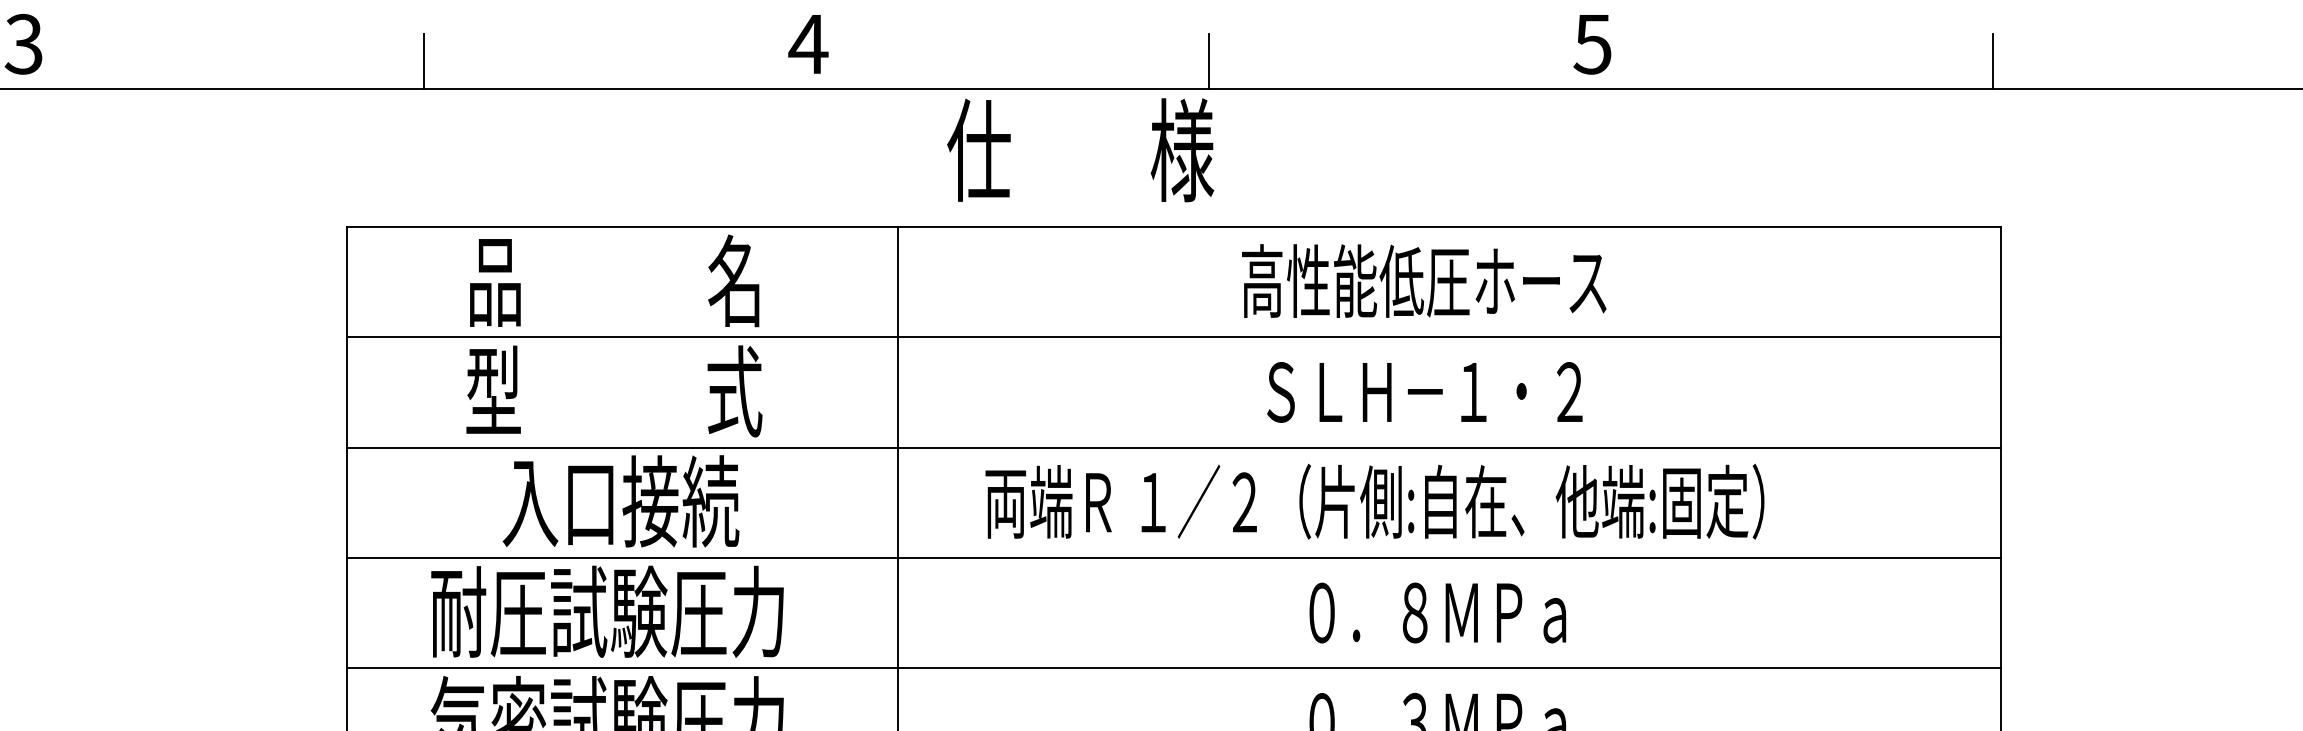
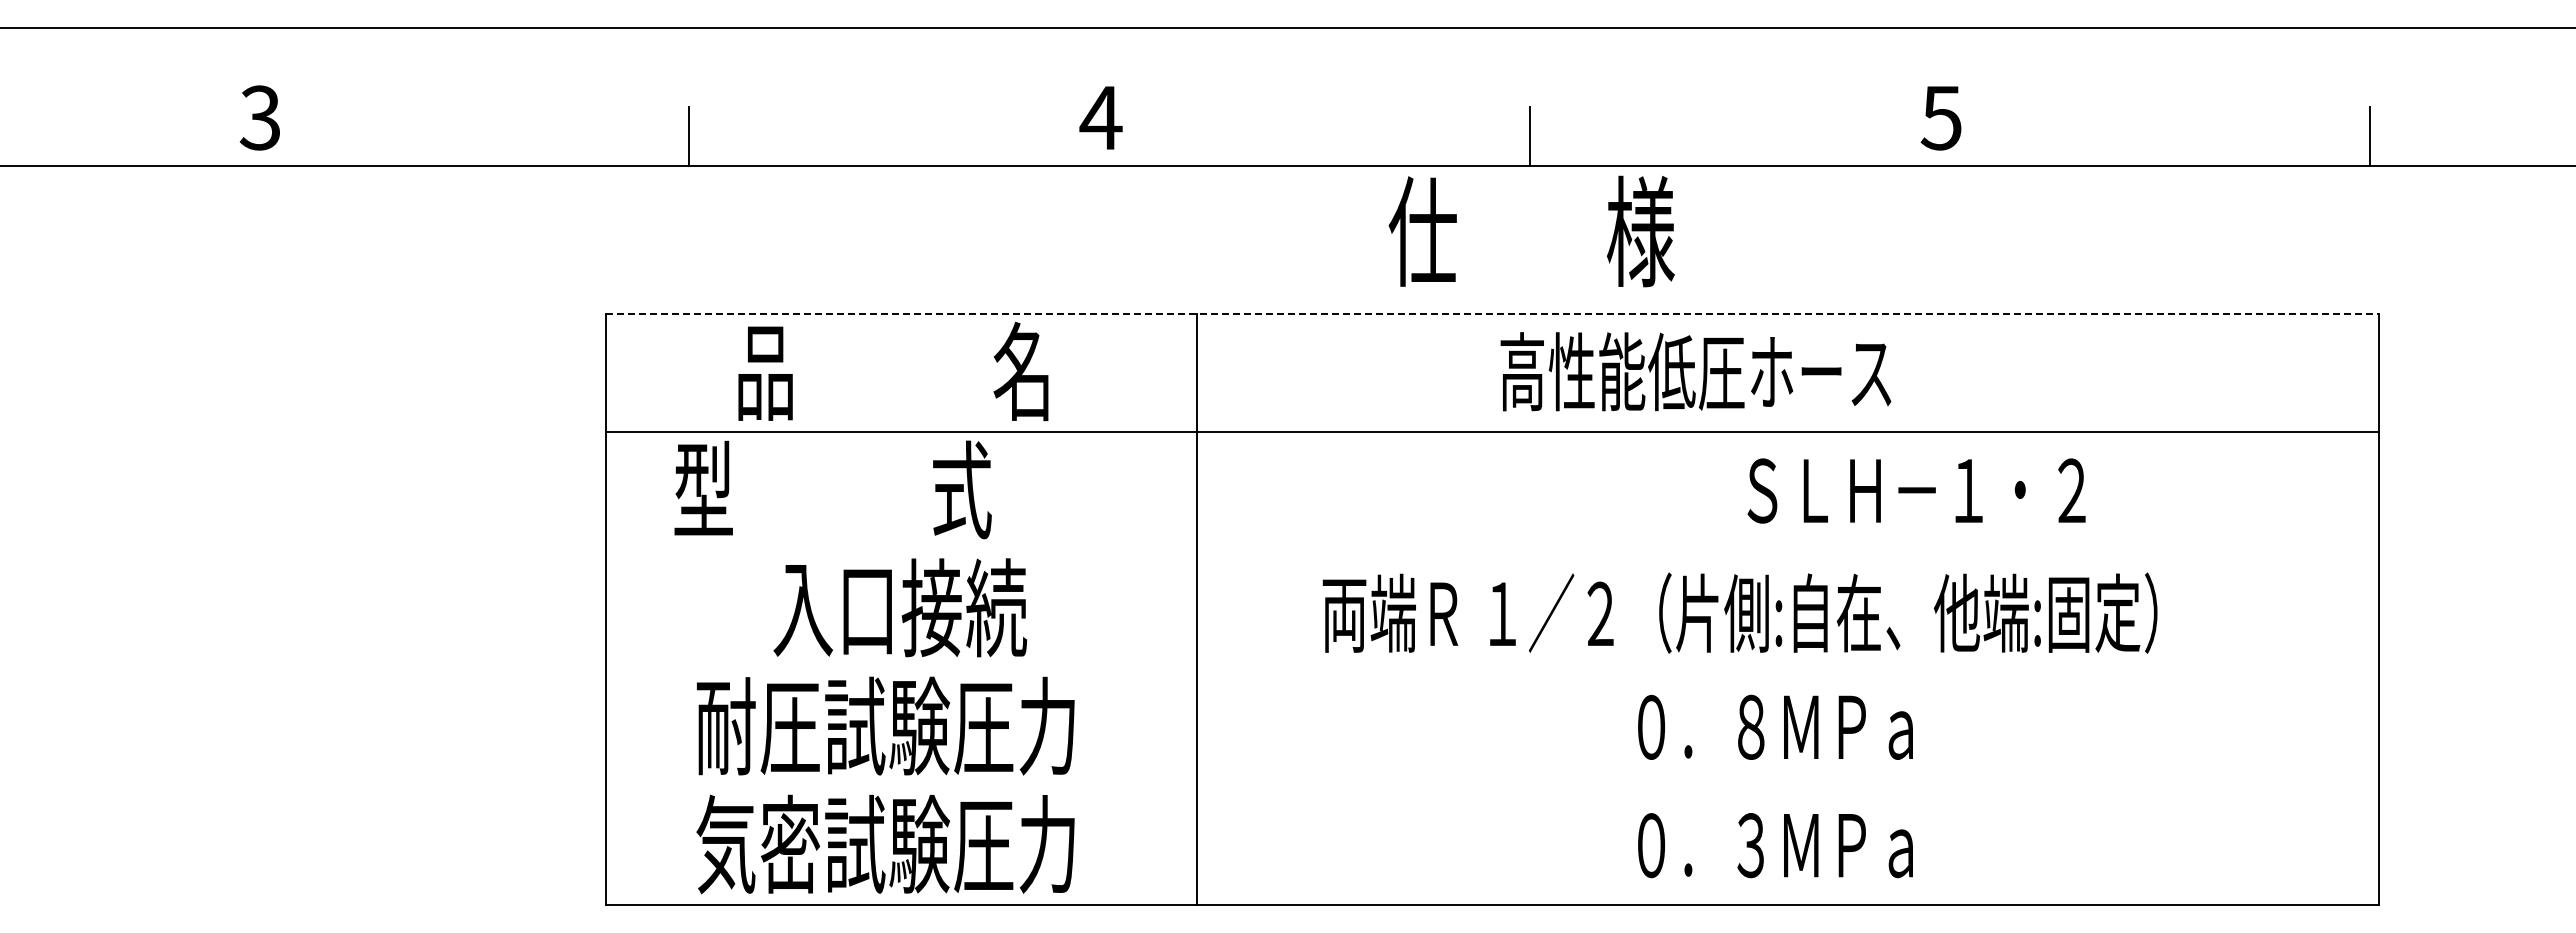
text: (1080, 150) -> (1531, 231), moved
line: (1174, 226) -> (1493, 313), solid -> dashed
text: (1423, 280) -> (1695, 371), moved
text: (613, 391) -> (832, 489), moved
text: (1424, 391) -> (1916, 490), moved
line: (1173, 447) -> (1492, 550), removed
text: (1374, 501) -> (1739, 612), moved
line: (1173, 558) -> (1492, 668), removed
line: (1173, 668) -> (1492, 786), removed

